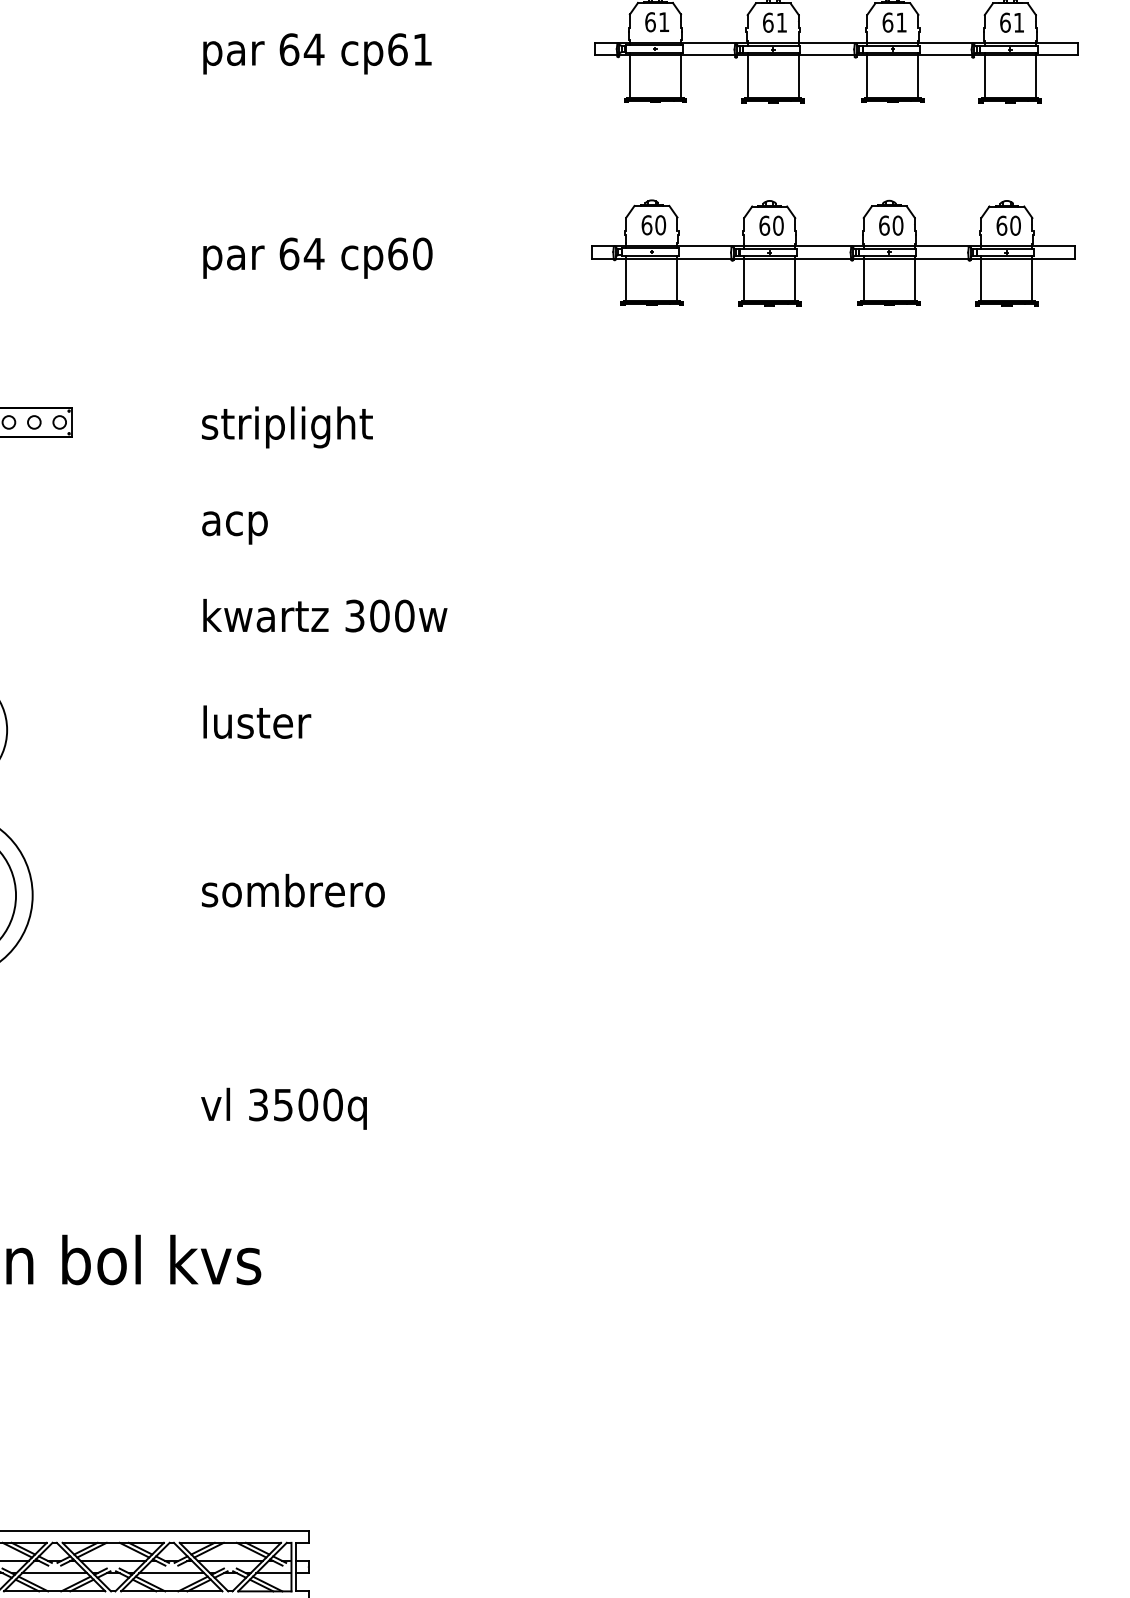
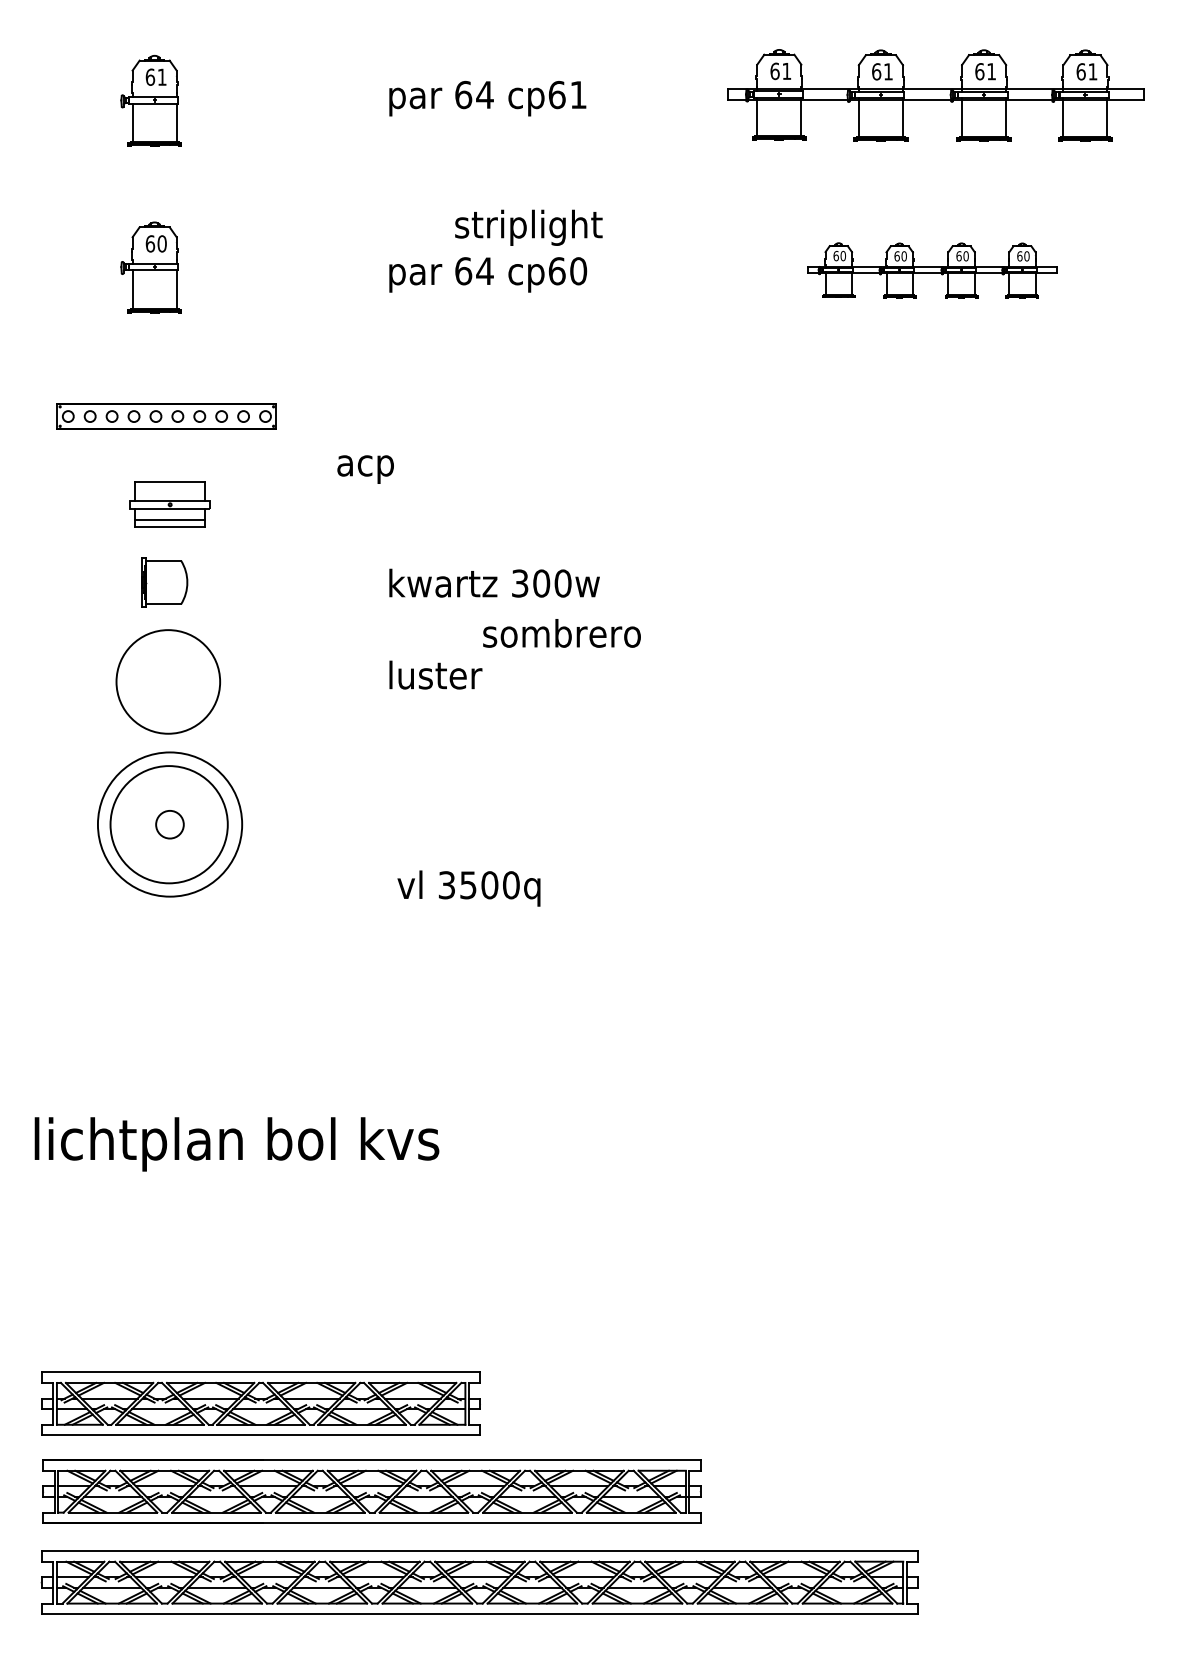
part: (833, 253) -> (932, 270), size x0.6
text: (286, 427) -> (528, 227), moved
text: (234, 527) -> (365, 469), moved
text: (292, 890) -> (561, 633), moved
text: (283, 1108) -> (468, 888), moved

